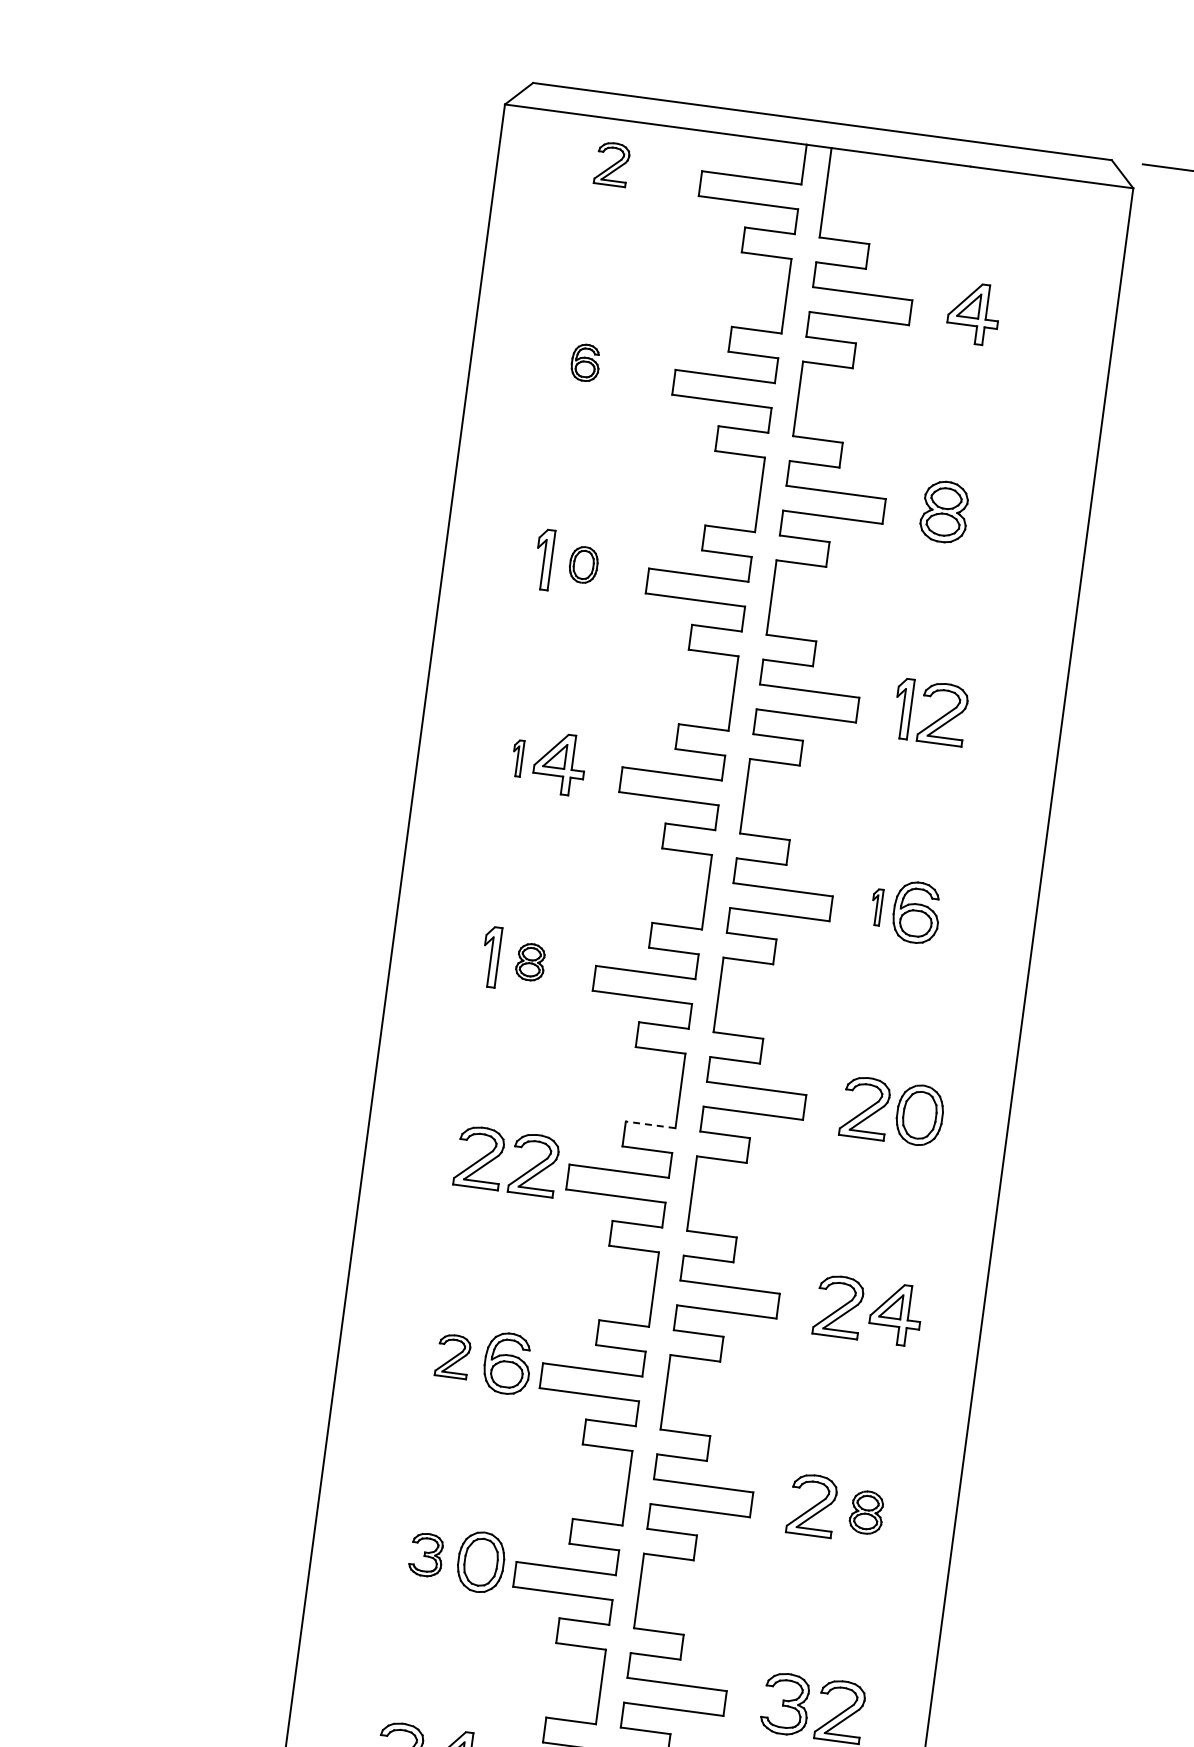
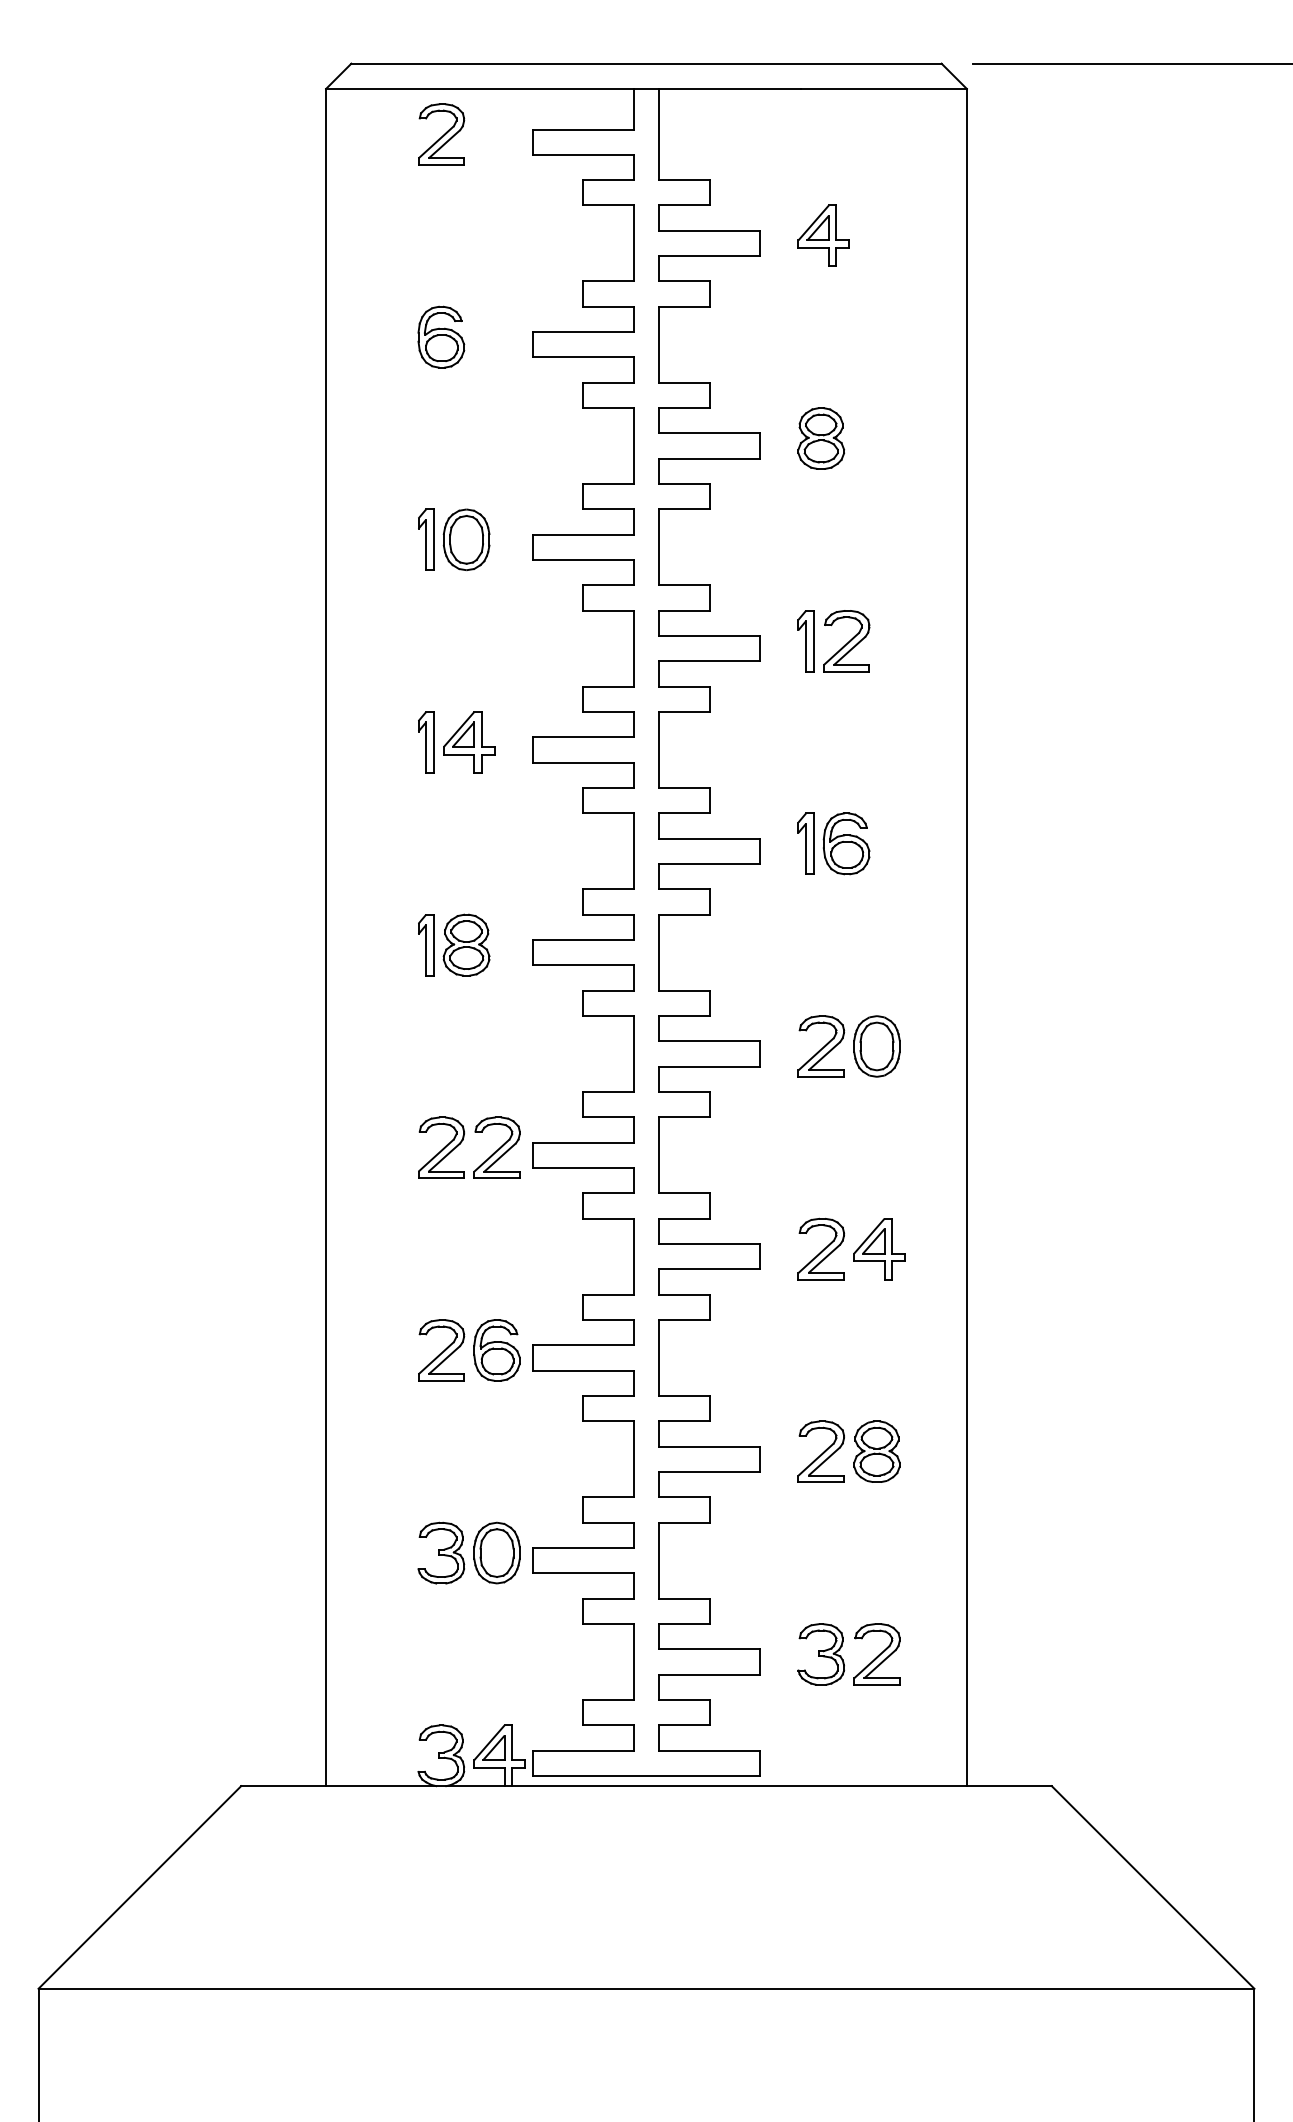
part: (612, 164) -> (441, 134), size x1.43
part: (585, 362) -> (441, 336), size x1.67
part: (583, 564) -> (466, 539), size x1.67
part: (517, 758) -> (426, 742), size x1.67
part: (876, 906) -> (805, 843), size x1.67
part: (530, 961) -> (466, 944), size x1.67
line: (650, 1125) -> (608, 1092), dashed -> solid
part: (453, 1356) -> (441, 1350), size x1.43
part: (866, 1512) -> (876, 1451), size x1.43
part: (426, 1554) -> (441, 1552), size x1.43

